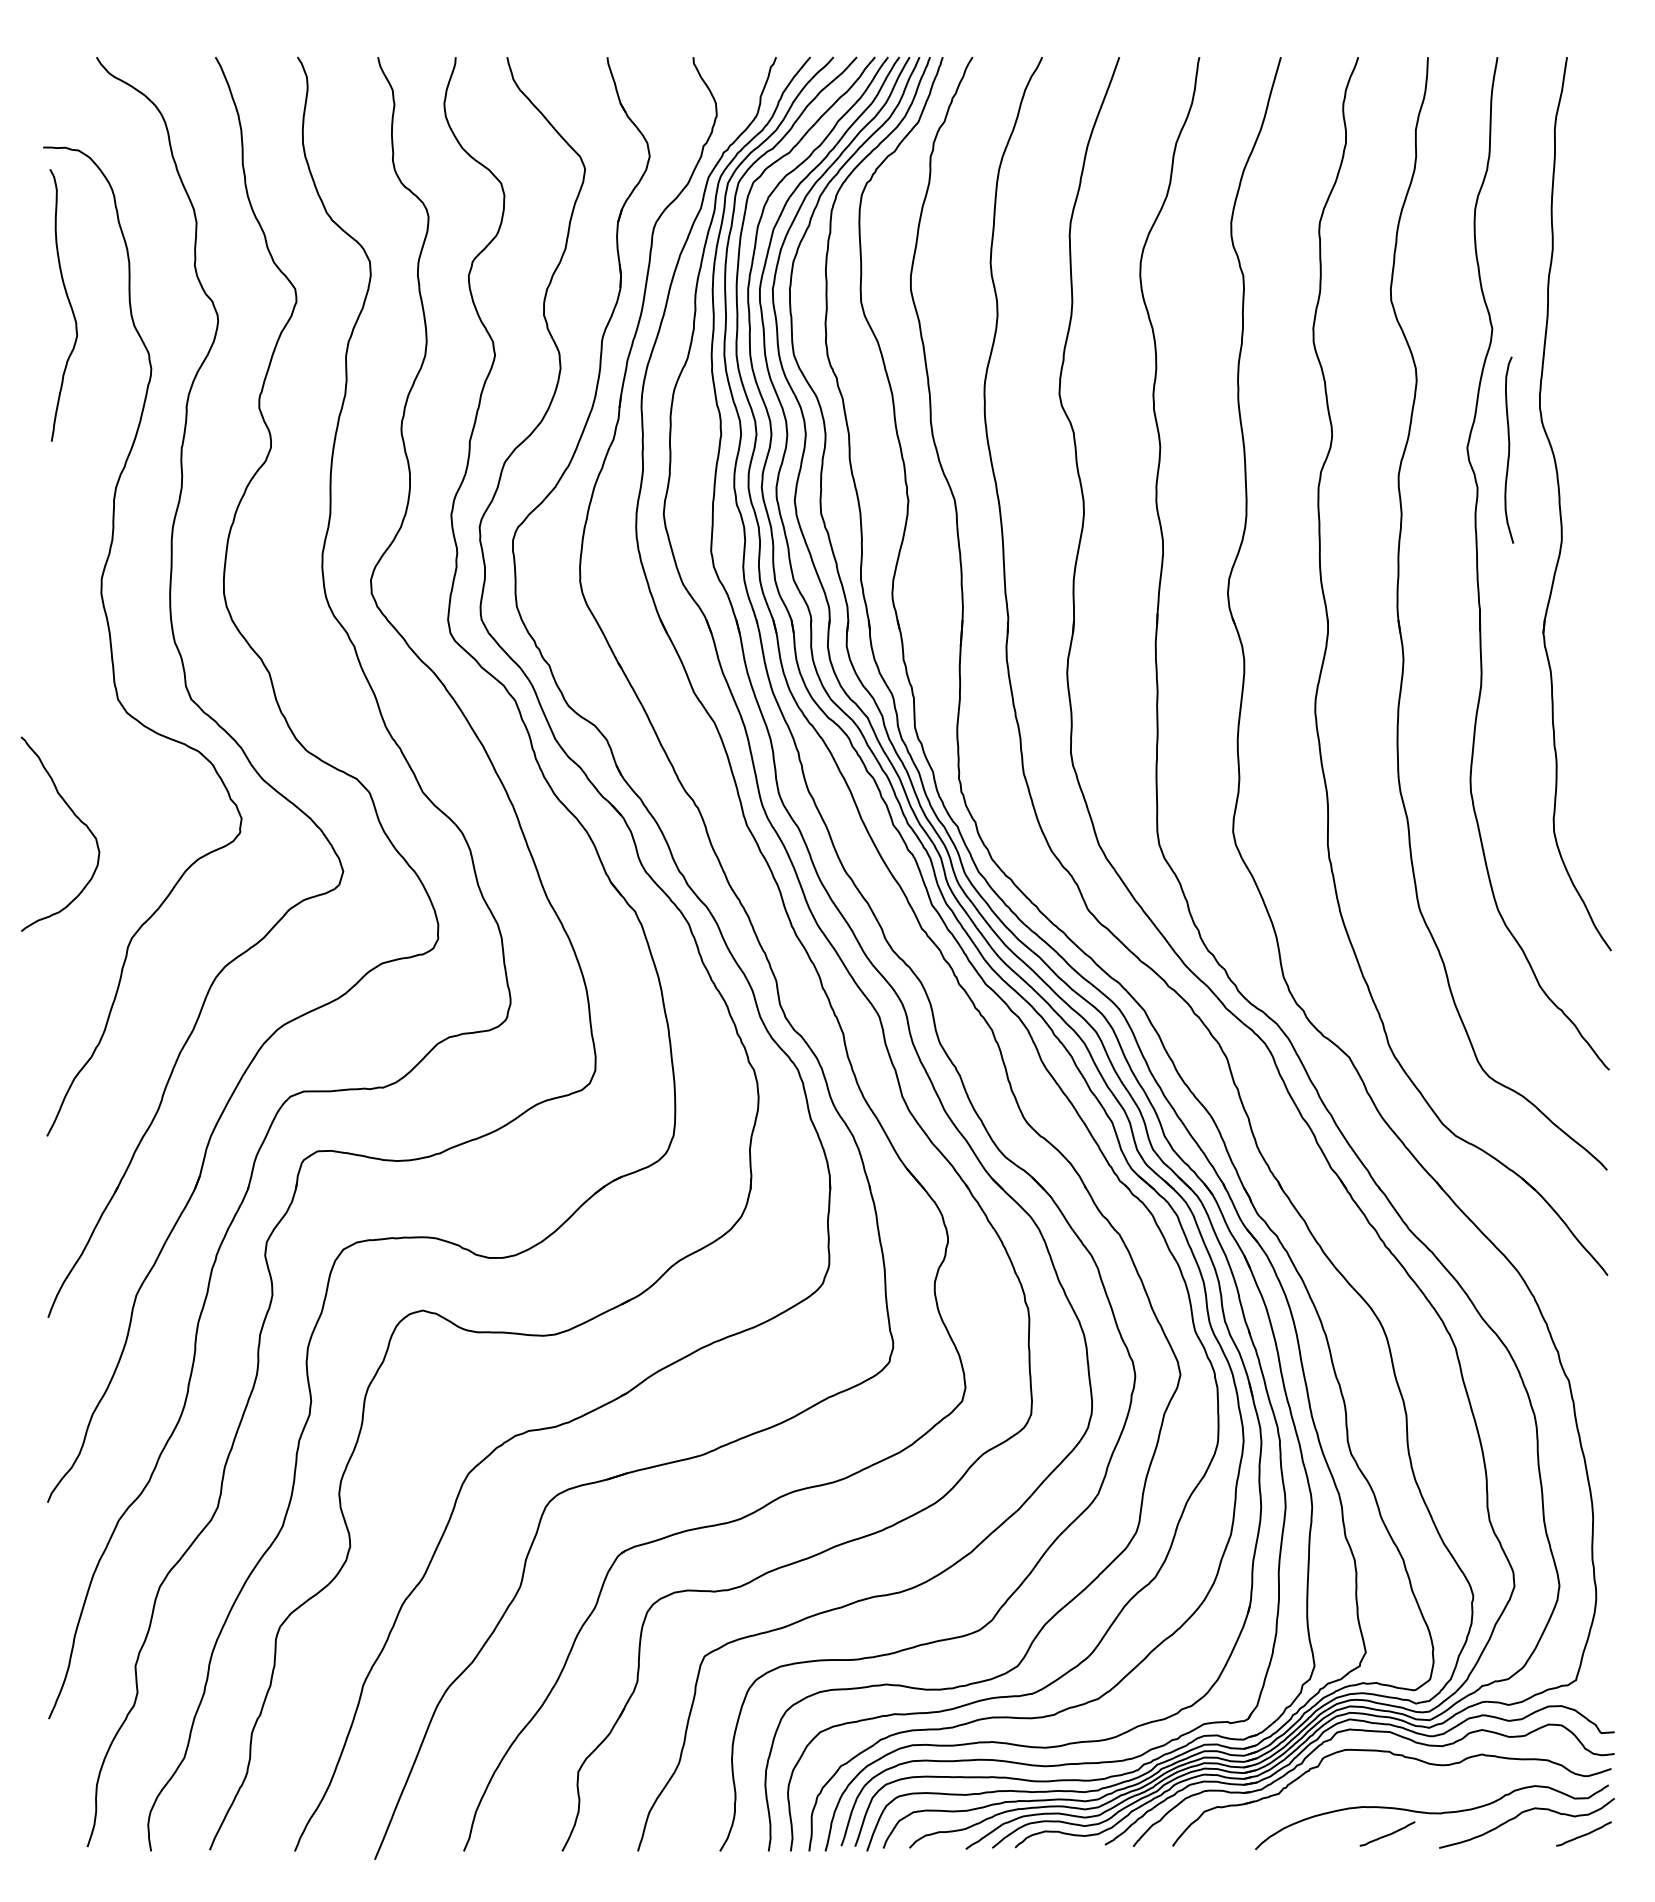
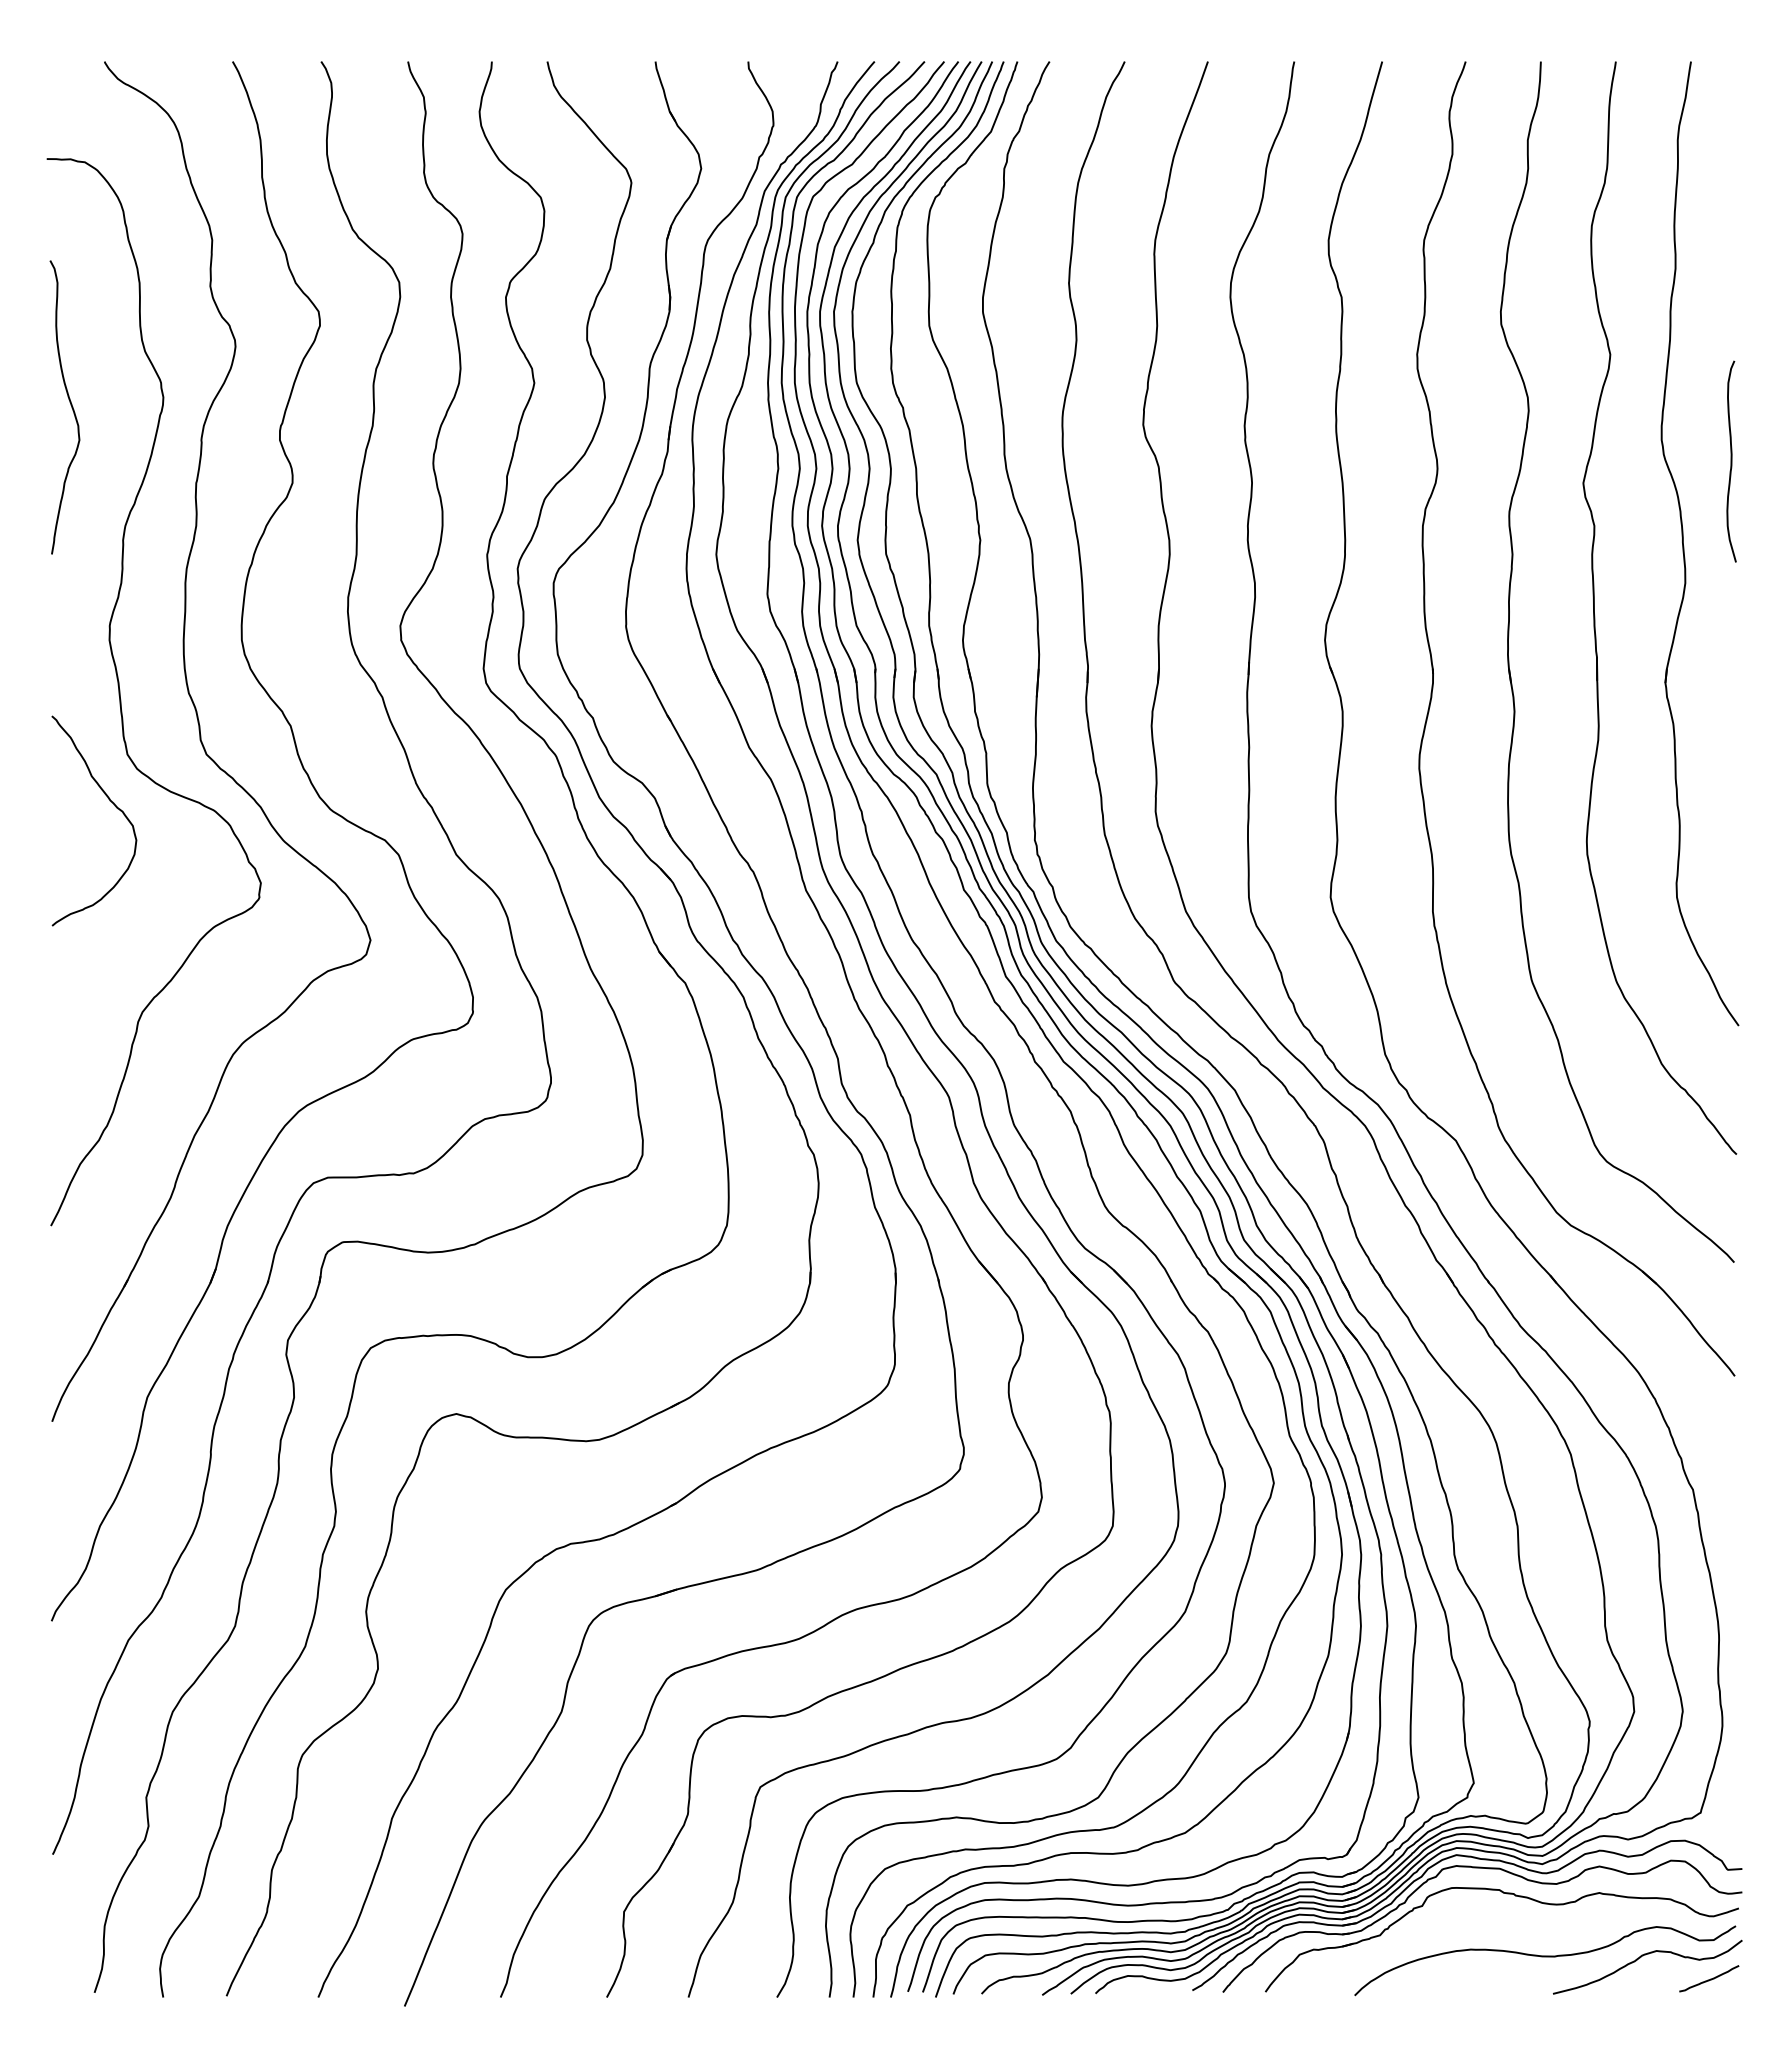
curve: (68, 303) -> (70, 405), moved
curve: (1509, 450) -> (1731, 461), moved
curve: (80, 821) -> (115, 807), moved
curve: (1388, 1833) -> (1498, 1978), removed

